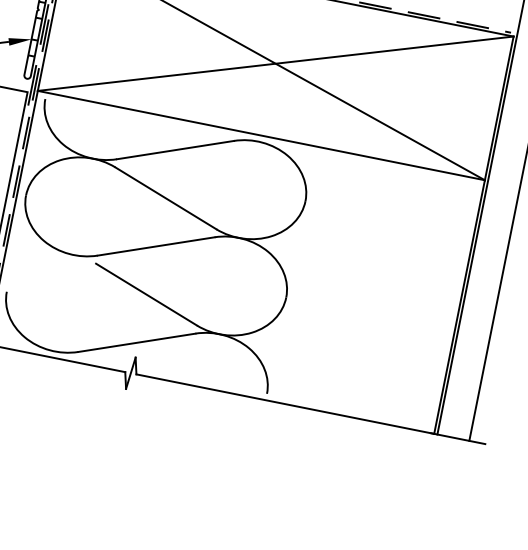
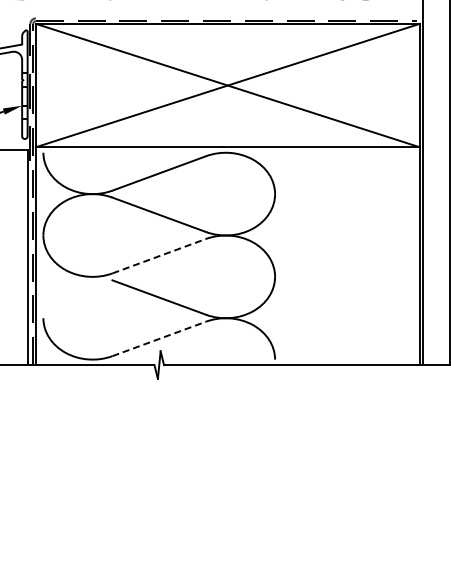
line: (156, 246) -> (159, 256), solid -> dashed
line: (137, 342) -> (159, 338), solid -> dashed

